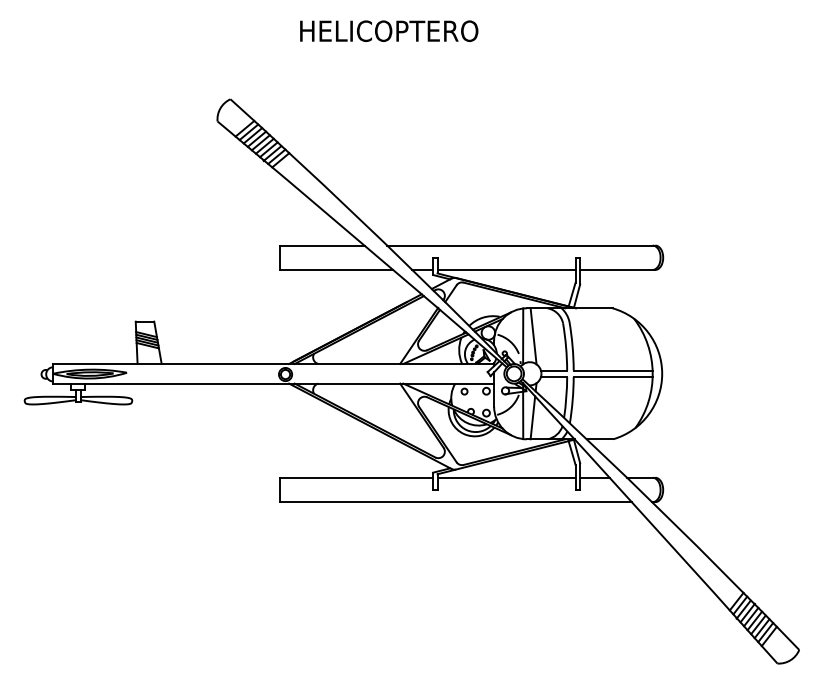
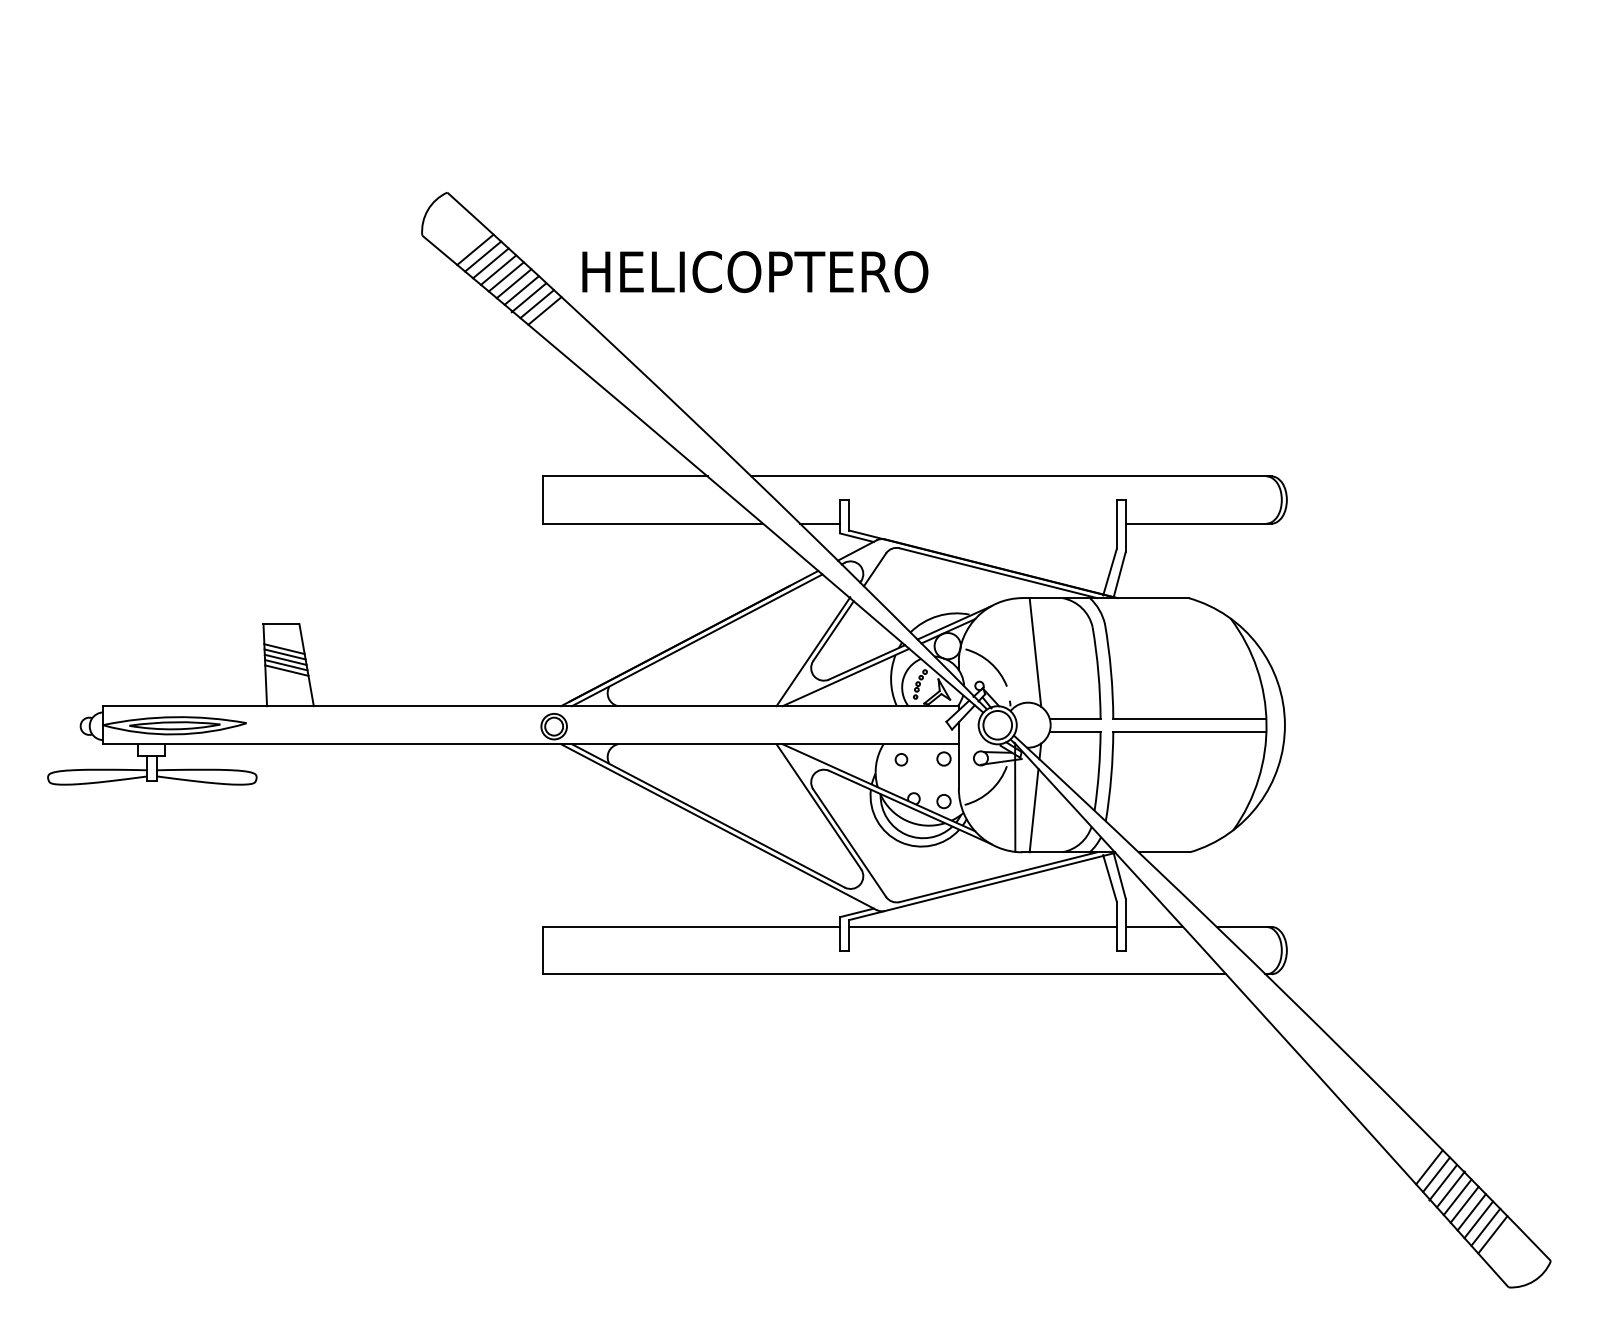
text: (389, 30) -> (755, 270), moved
line: (506, 269) -> (982, 522), removed
line: (523, 336) -> (1015, 652), removed

